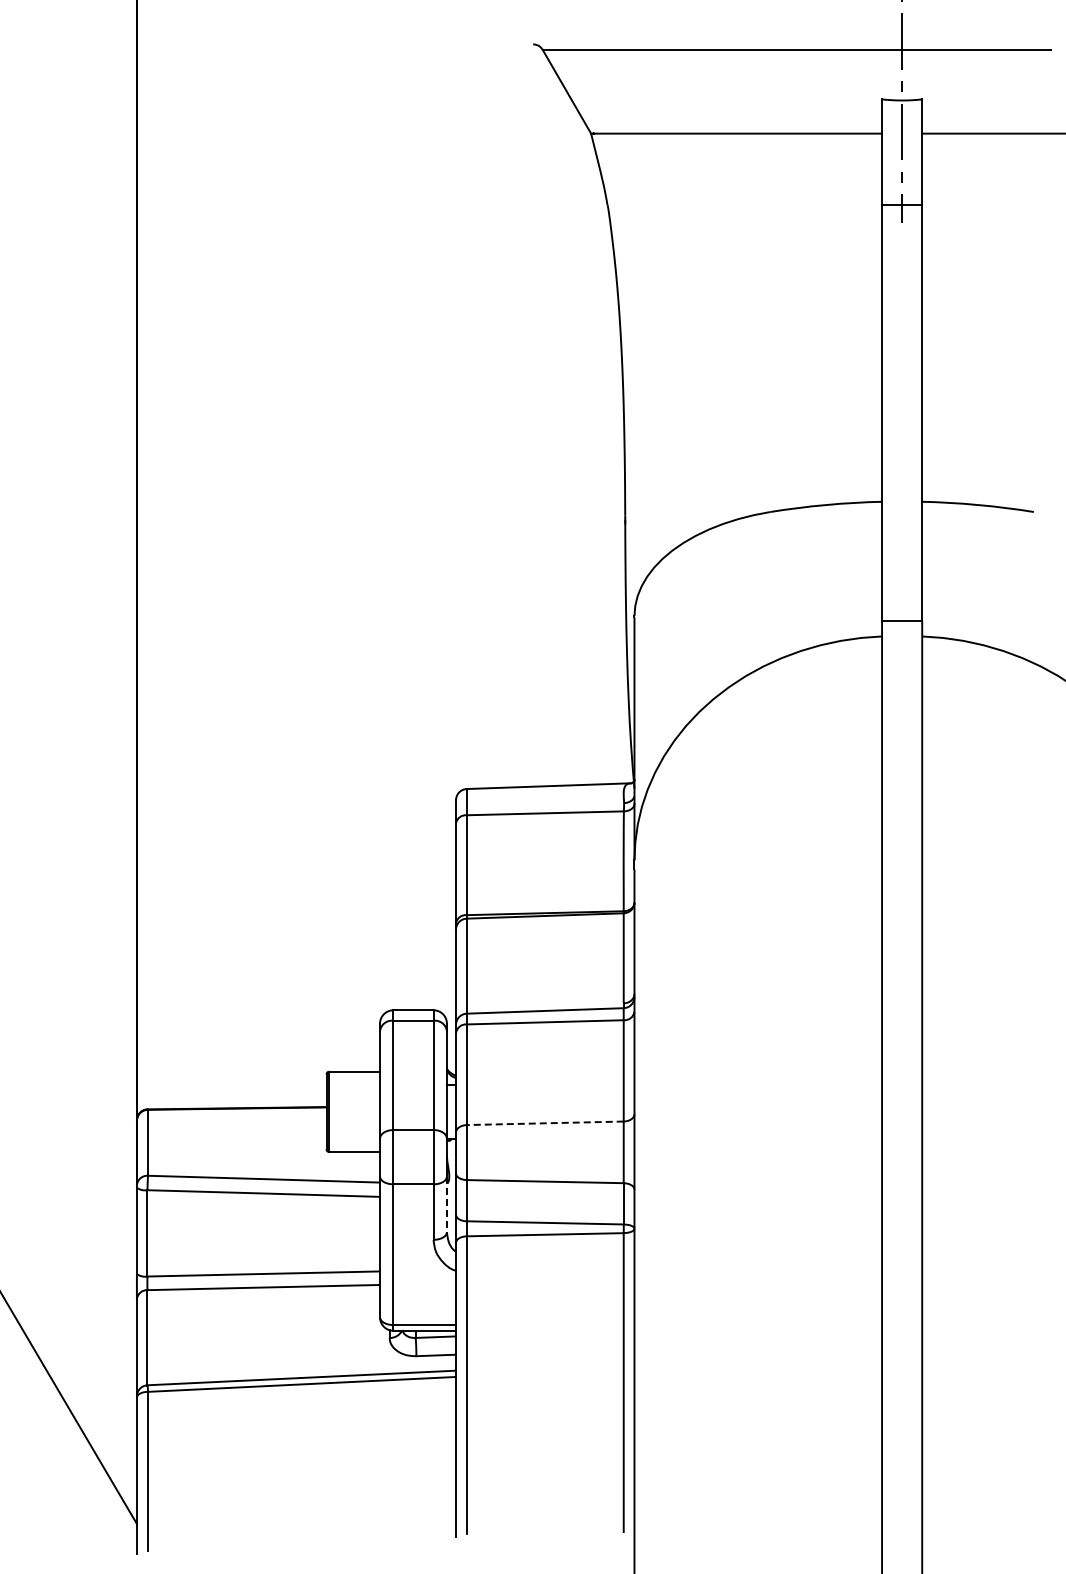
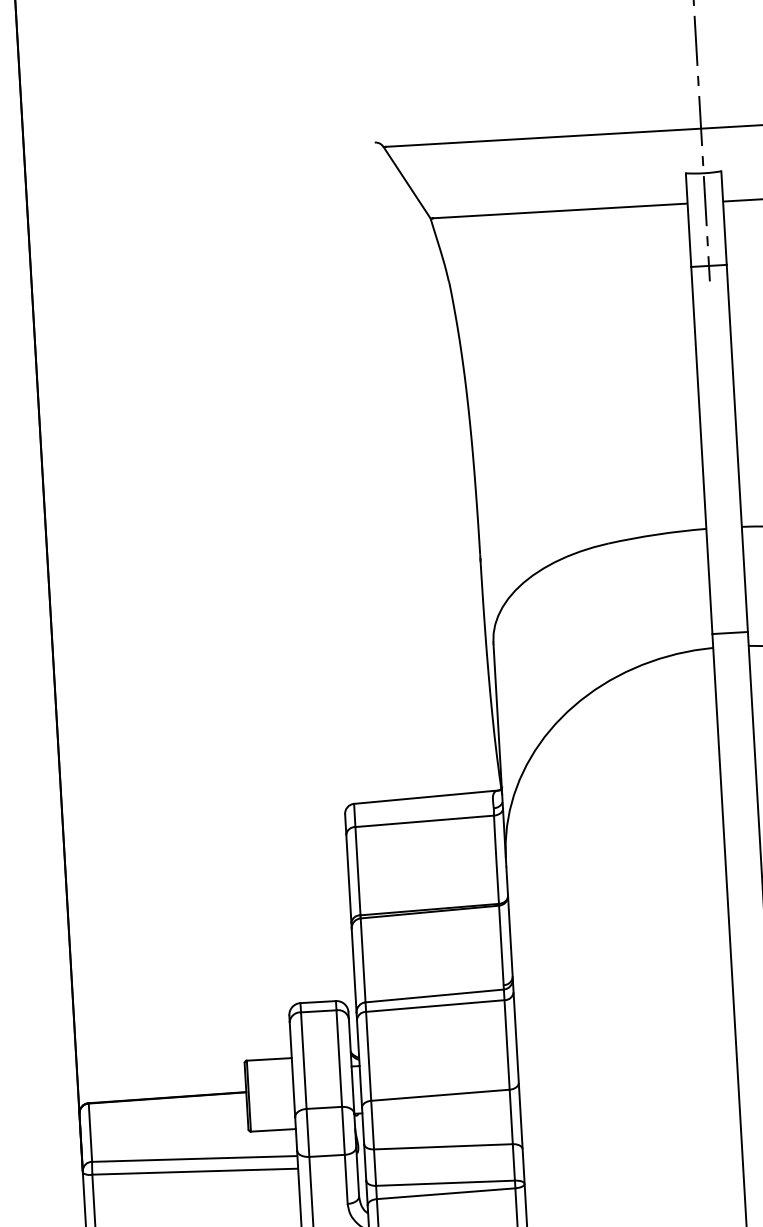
line: (544, 1123) -> (439, 1095), dashed -> solid
line: (446, 1204) -> (357, 1172), dashed -> solid

